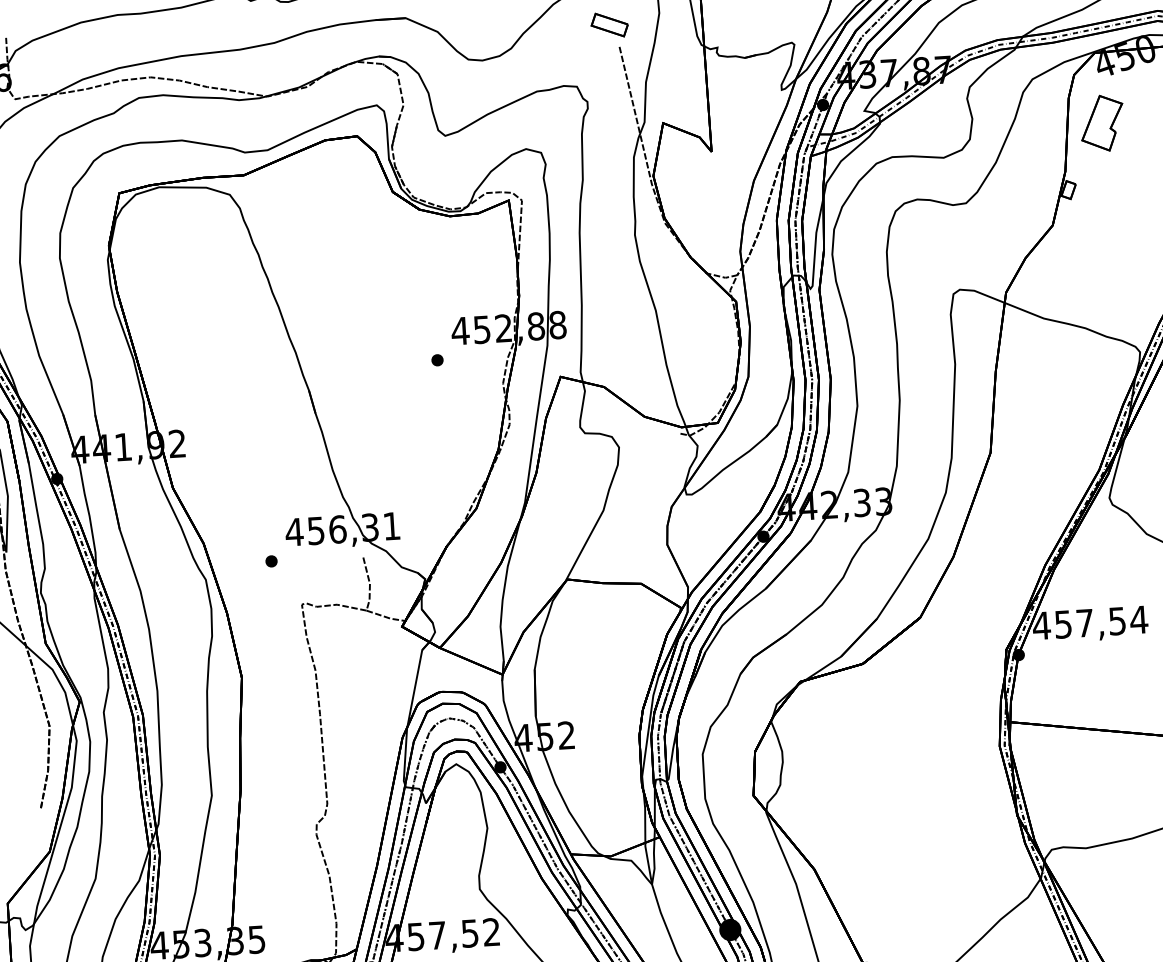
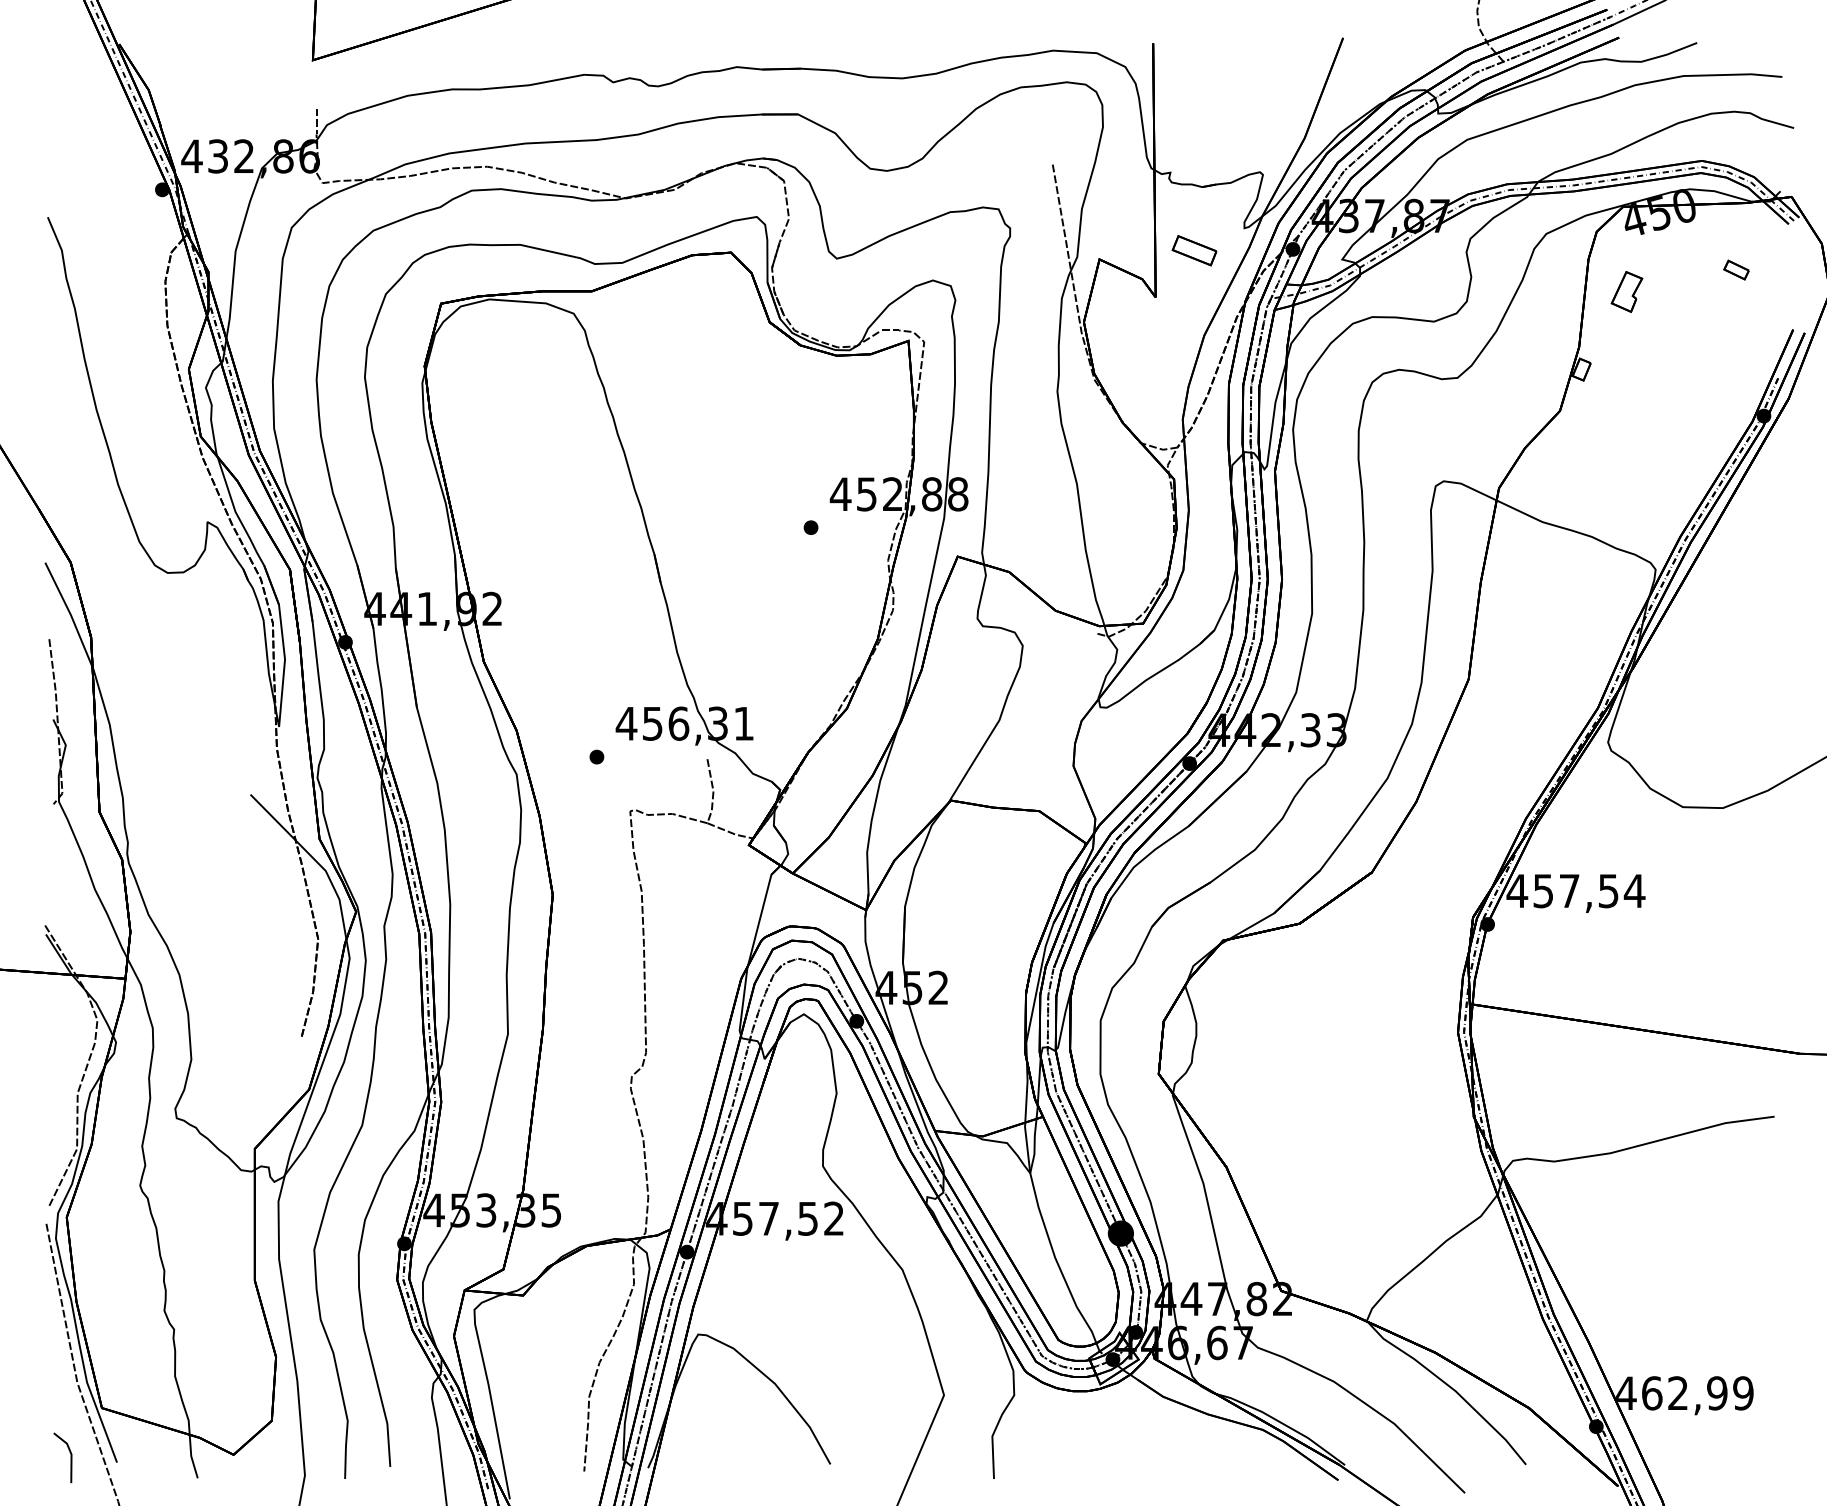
part: (609, 24) -> (1194, 250), moved
part: (1101, 123) -> (1626, 291), size x0.6

